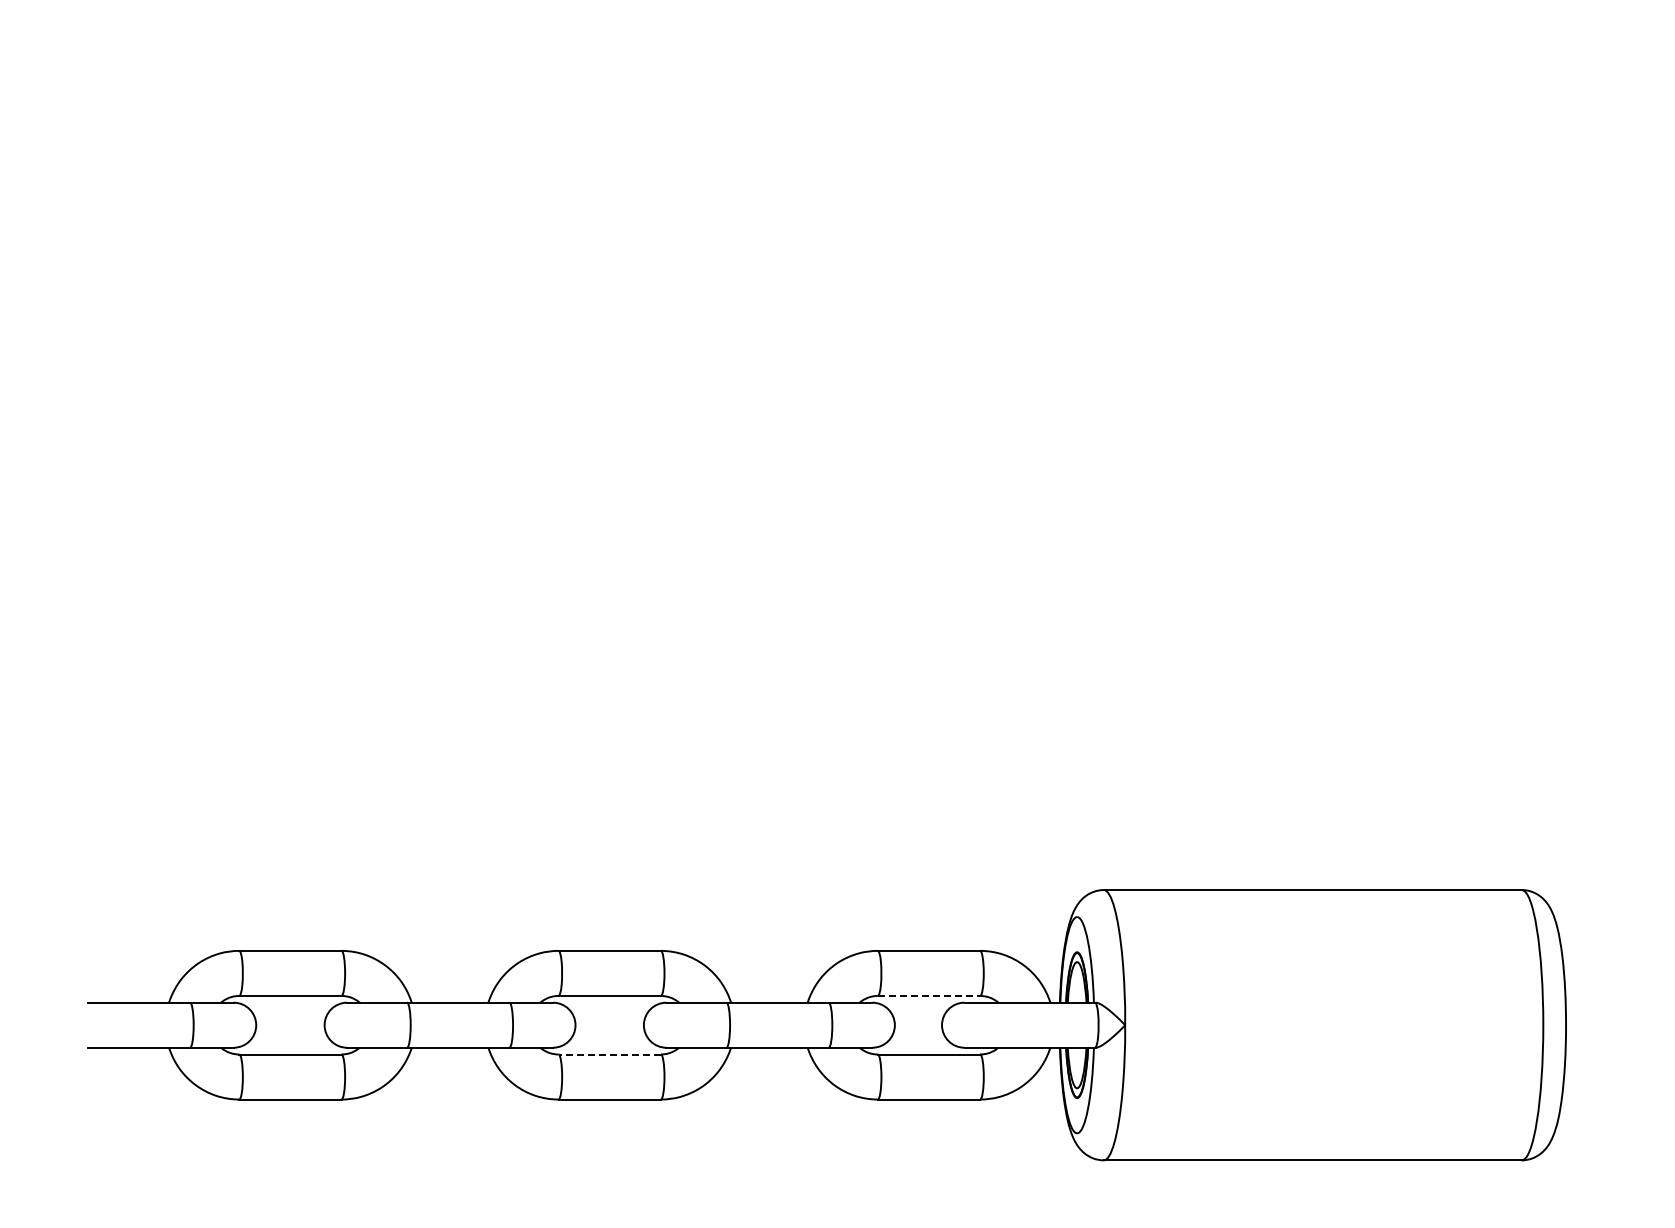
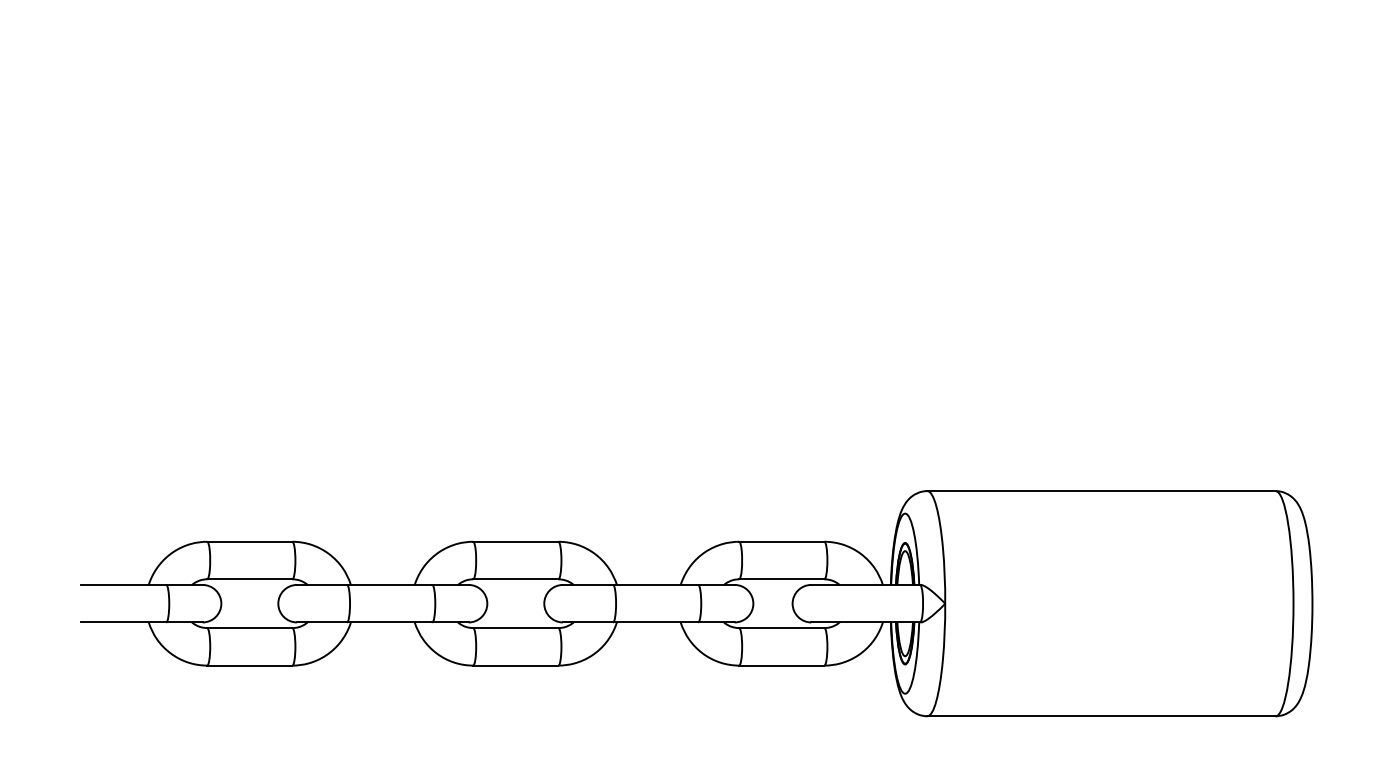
line: (929, 995) -> (782, 578), dashed -> solid
line: (609, 1054) -> (515, 628), dashed -> solid

